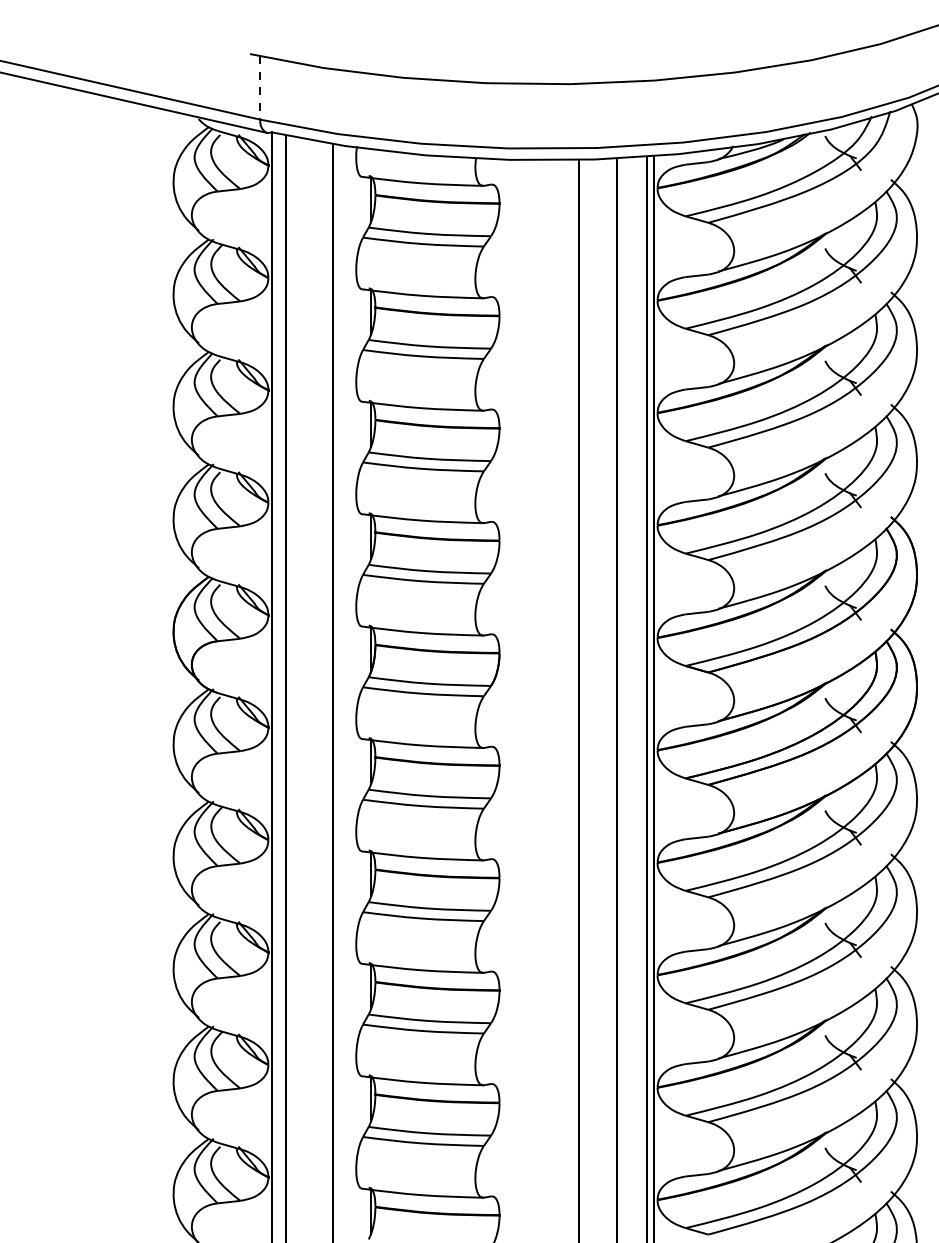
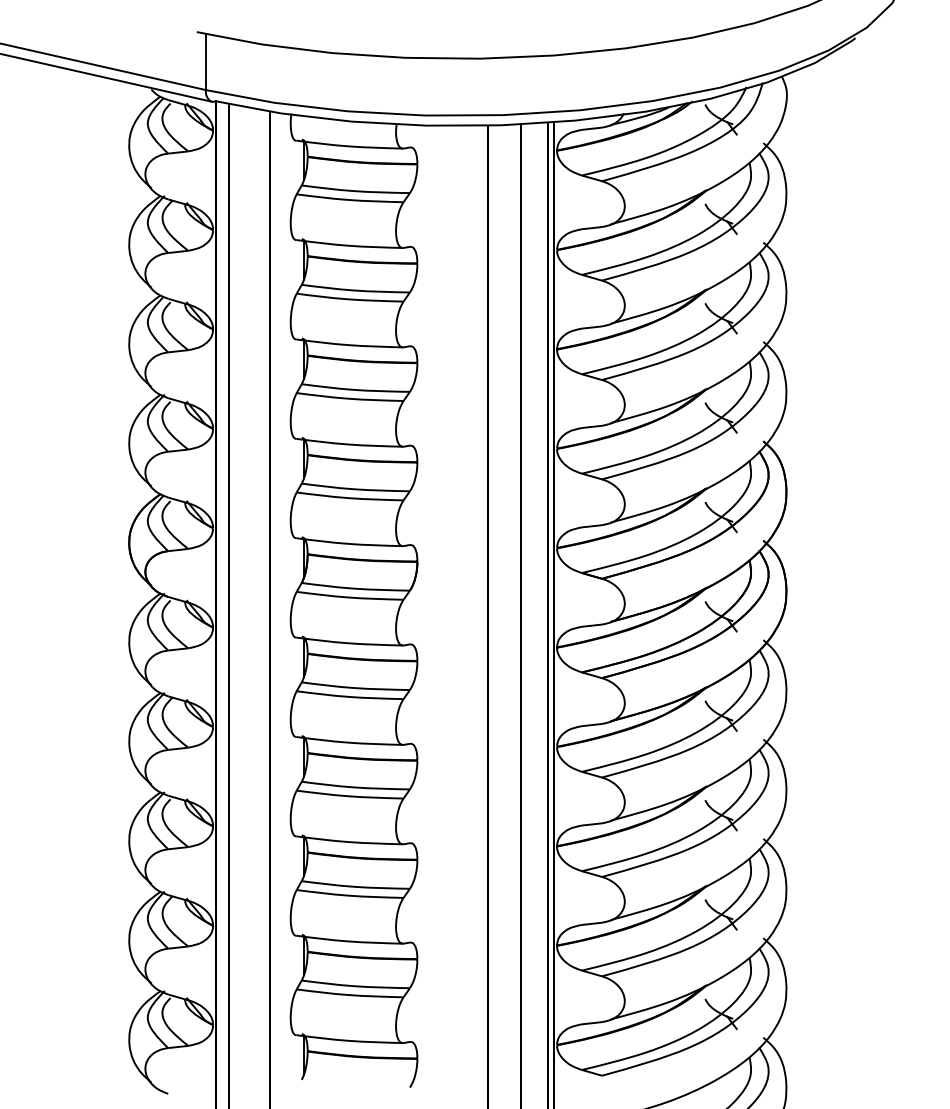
line: (260, 88) -> (206, 62), dashed -> solid

